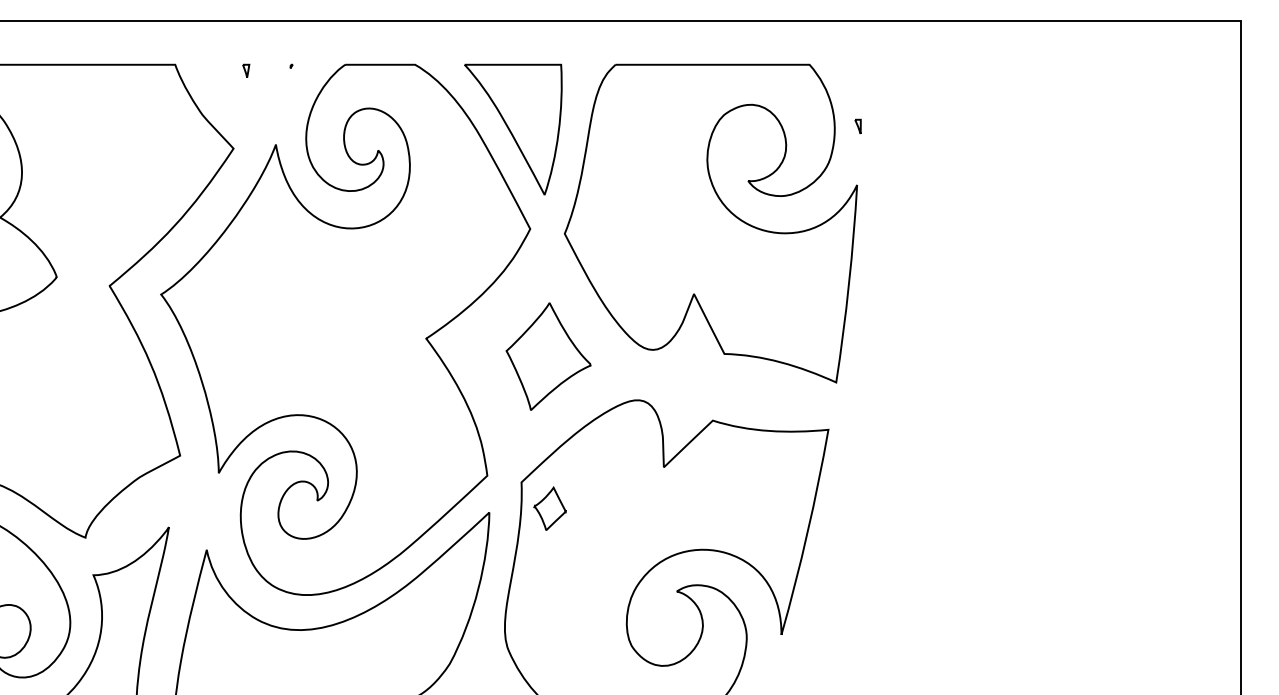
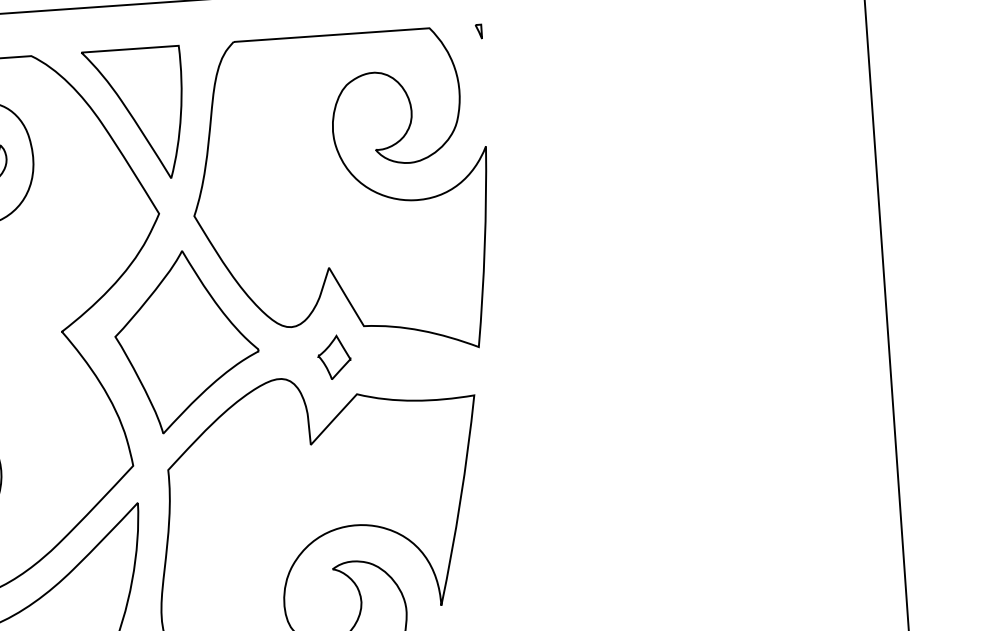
part: (857, 126) -> (478, 31), moved
part: (548, 356) -> (186, 341), size x1.67
part: (549, 508) -> (333, 357), moved

